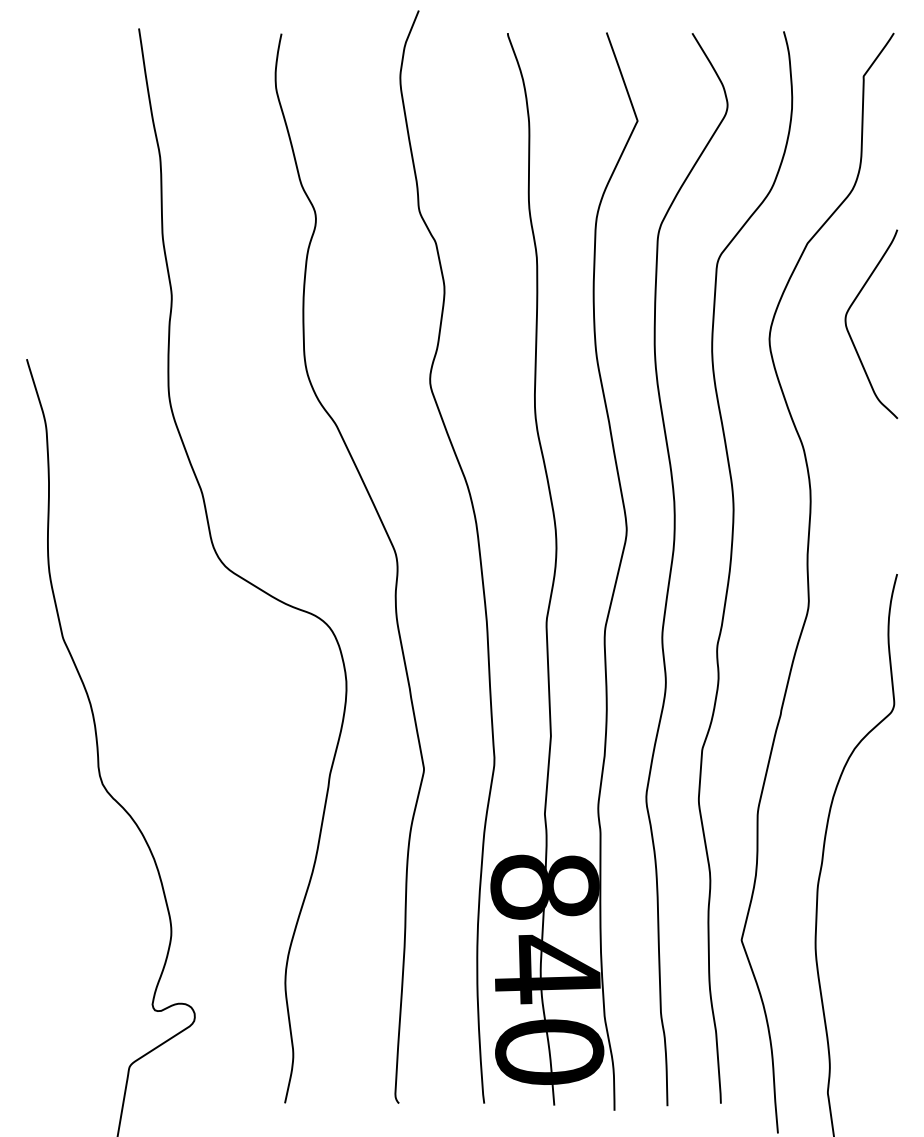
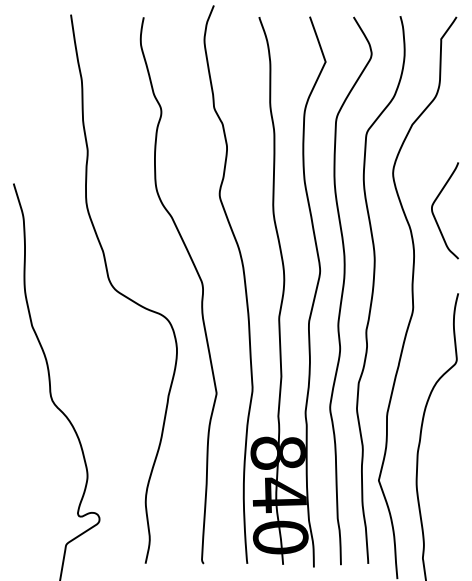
curve: (850, 331) -> (434, 214), moved

